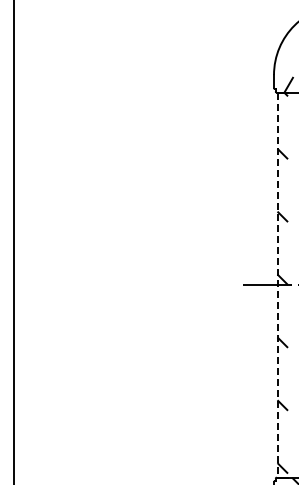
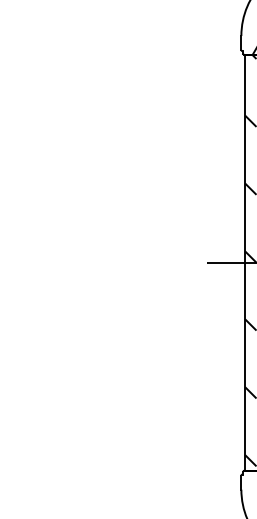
line: (277, 285) -> (245, 263), dashed -> solid

